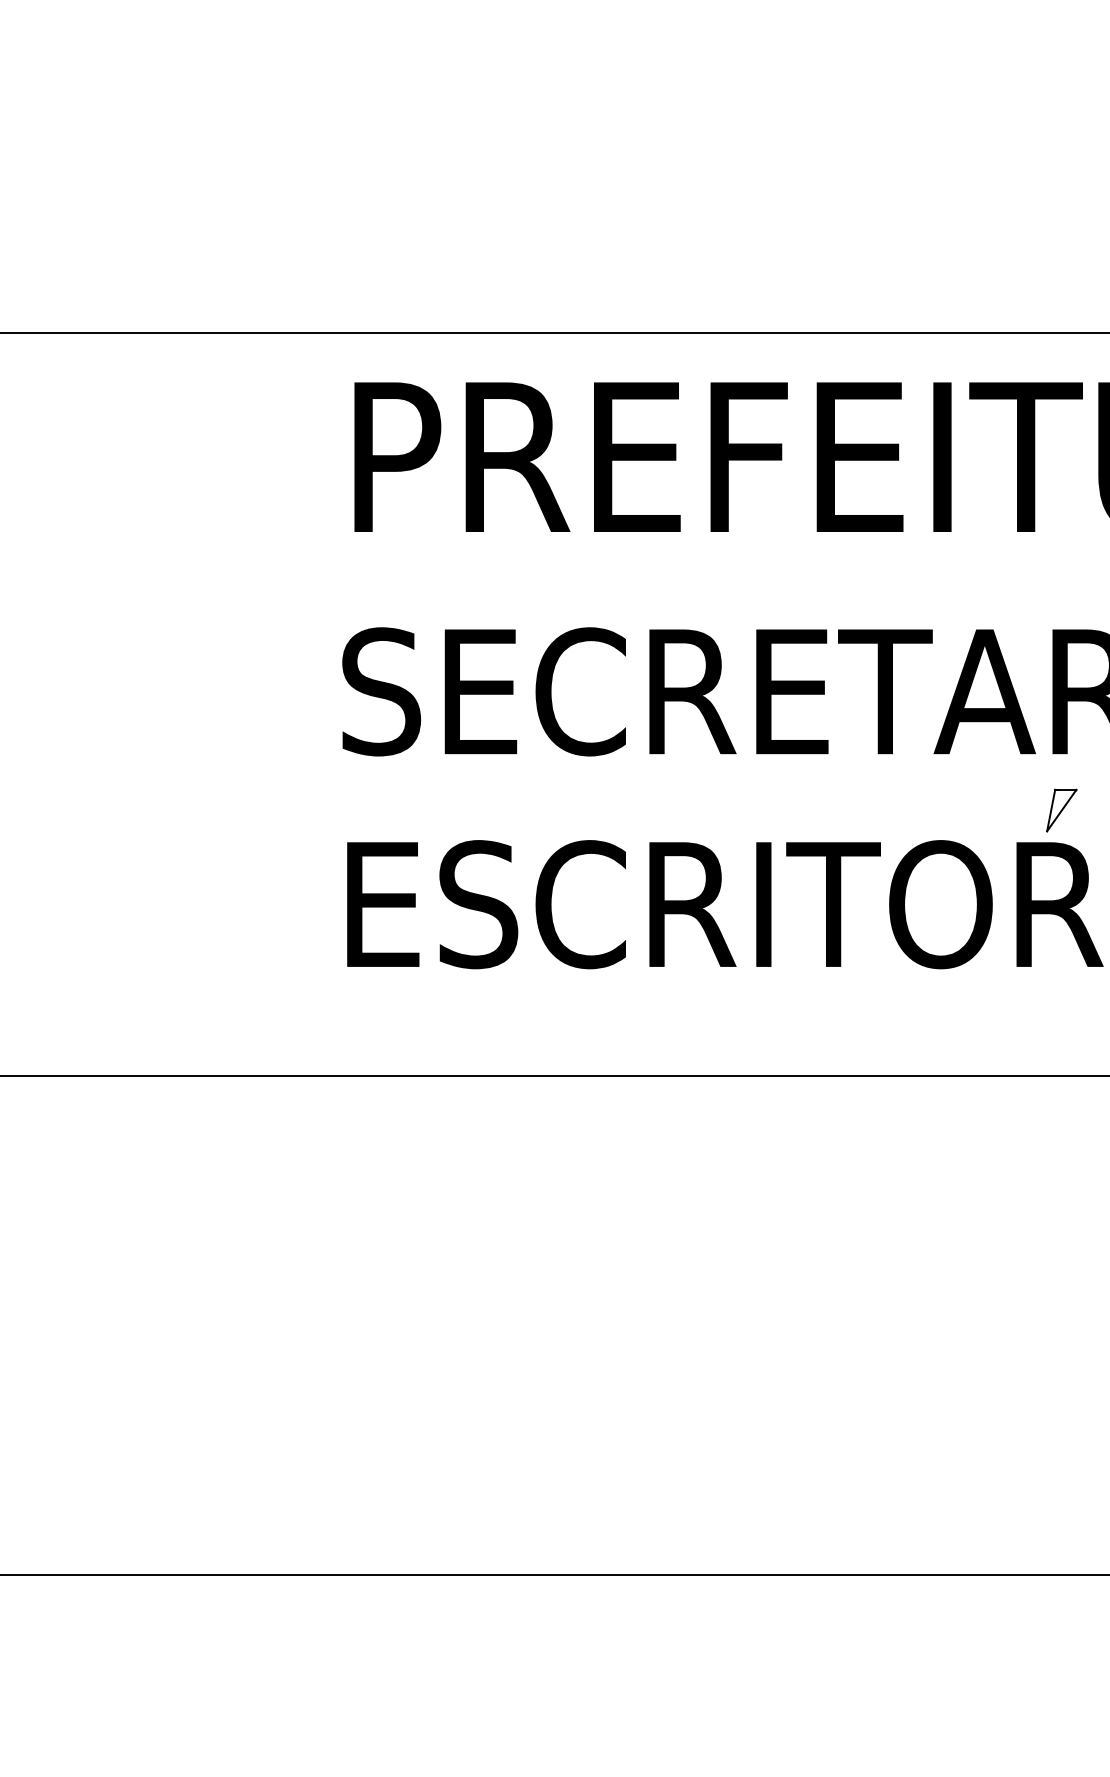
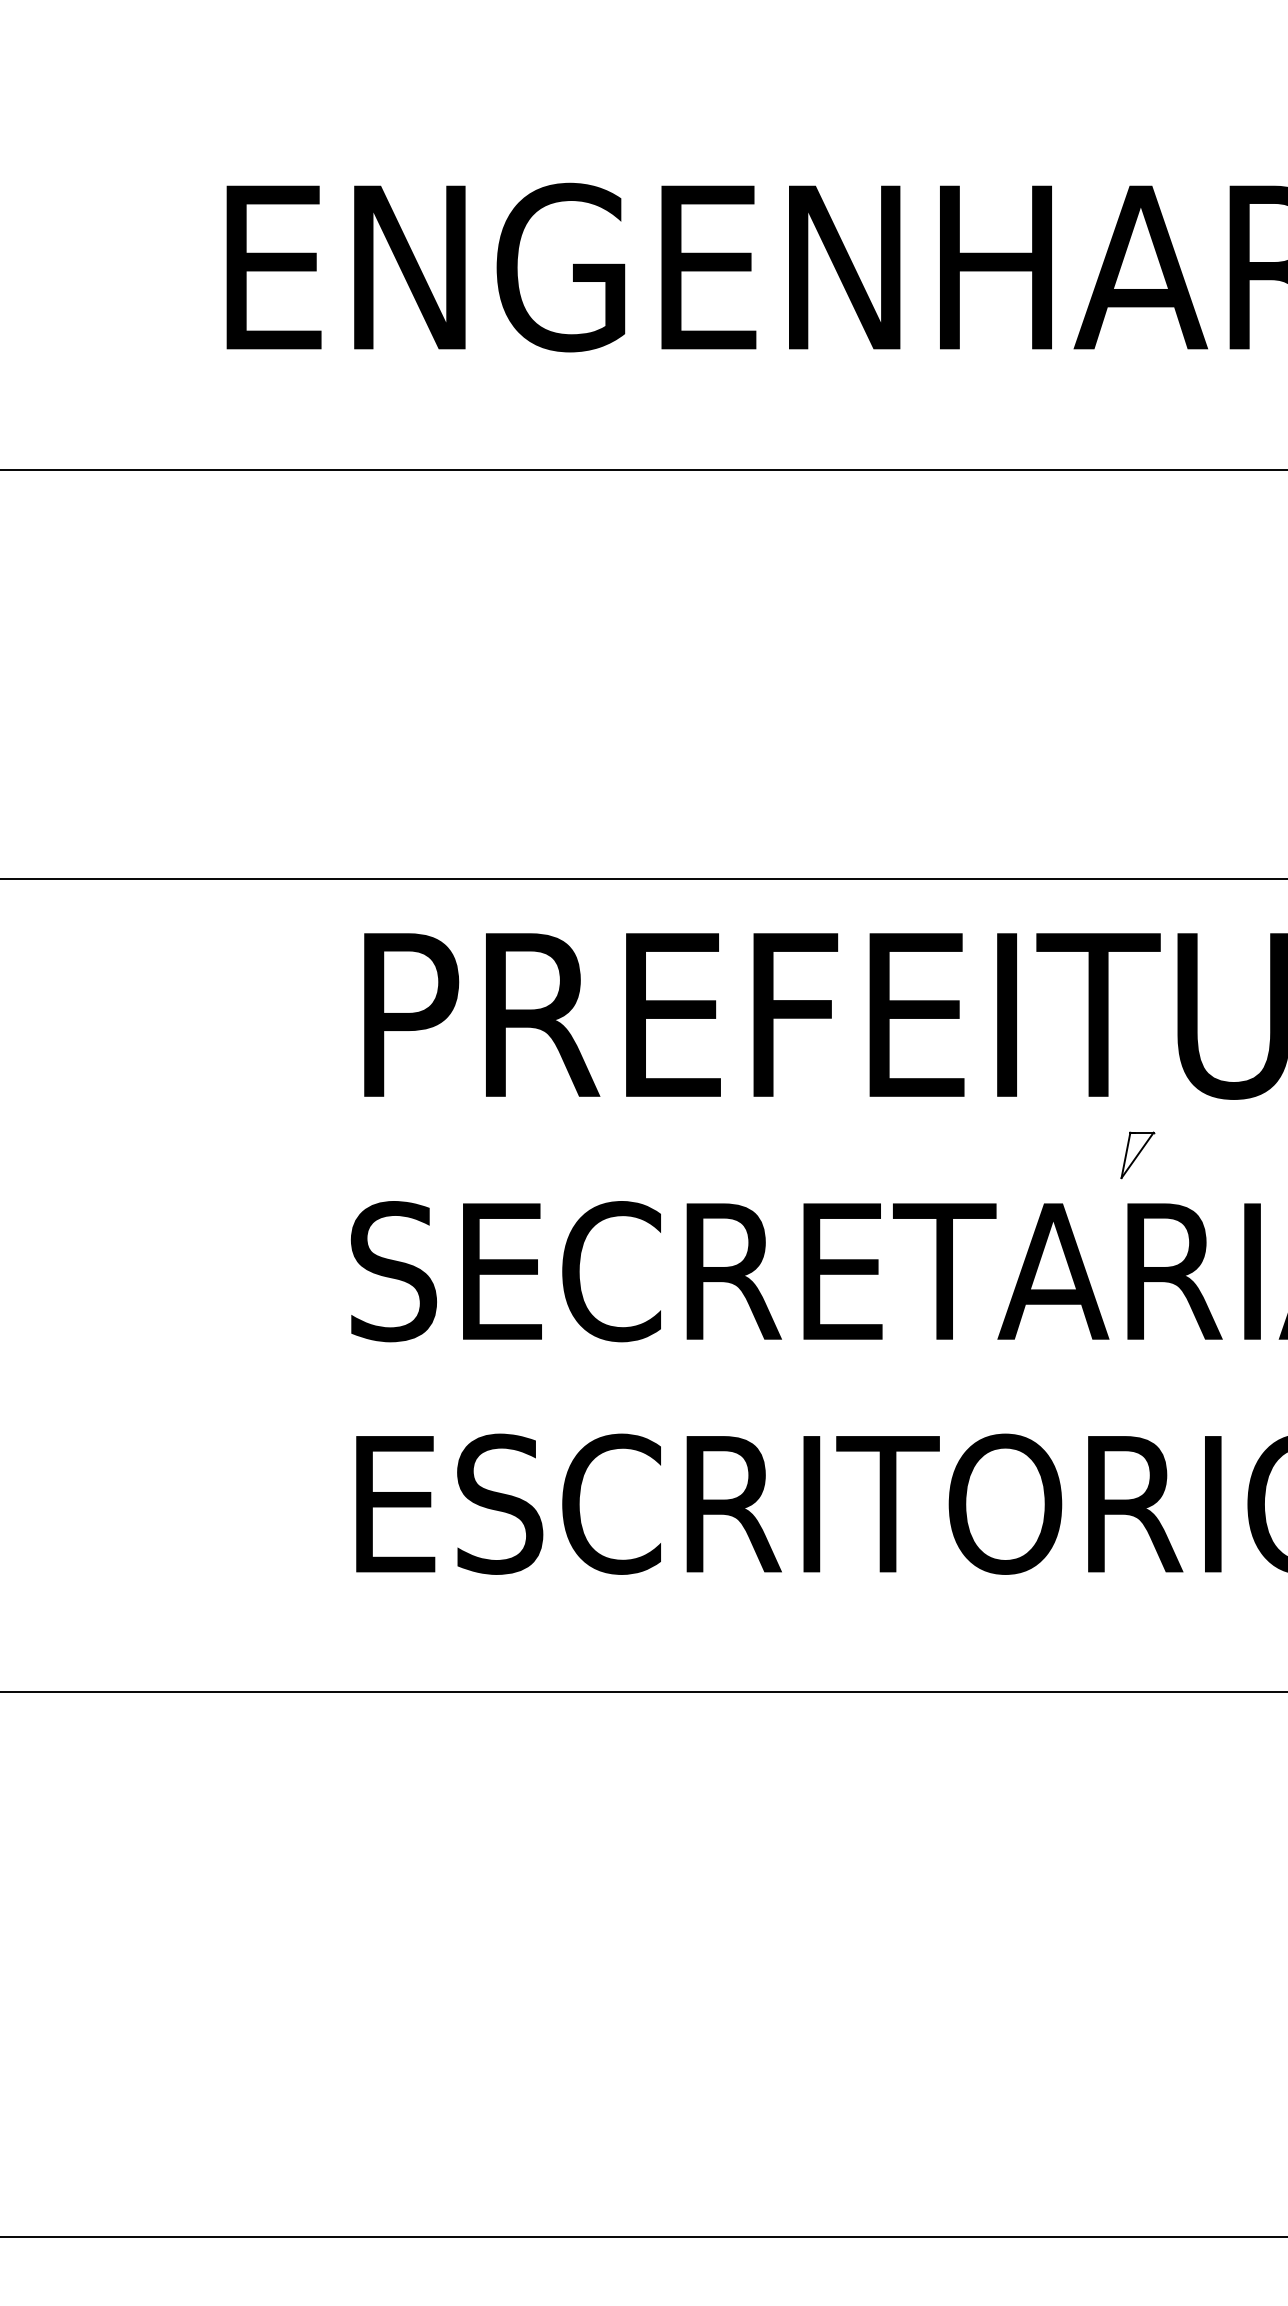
part: (1061, 810) -> (1137, 1155), moved

